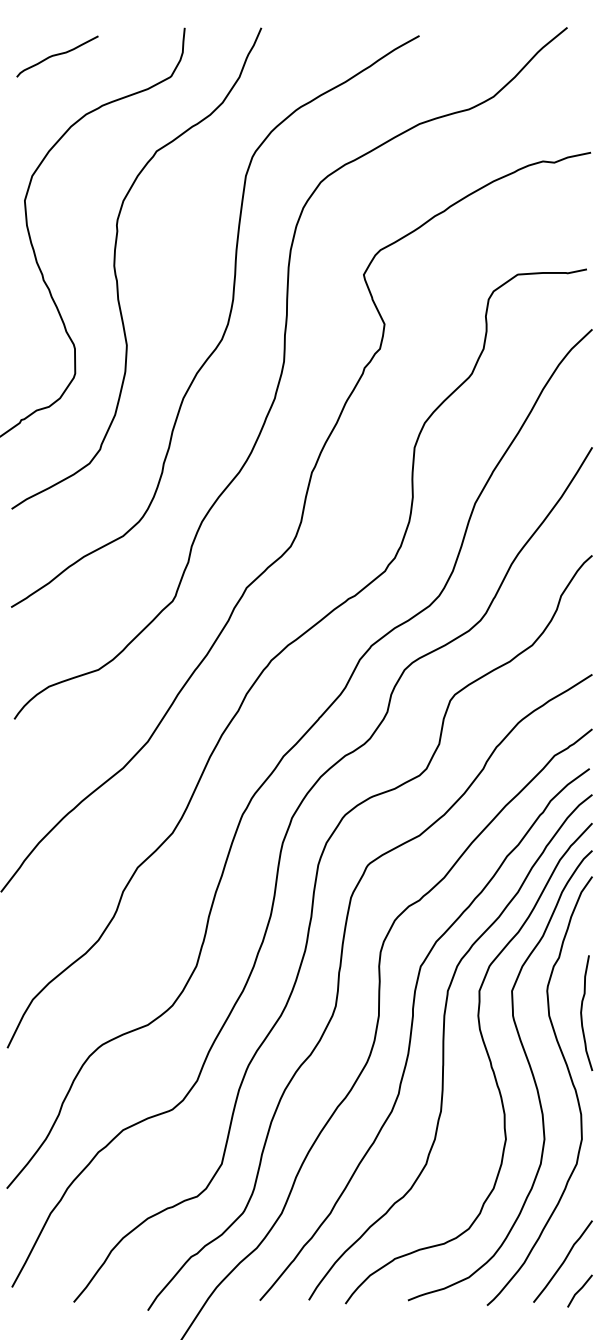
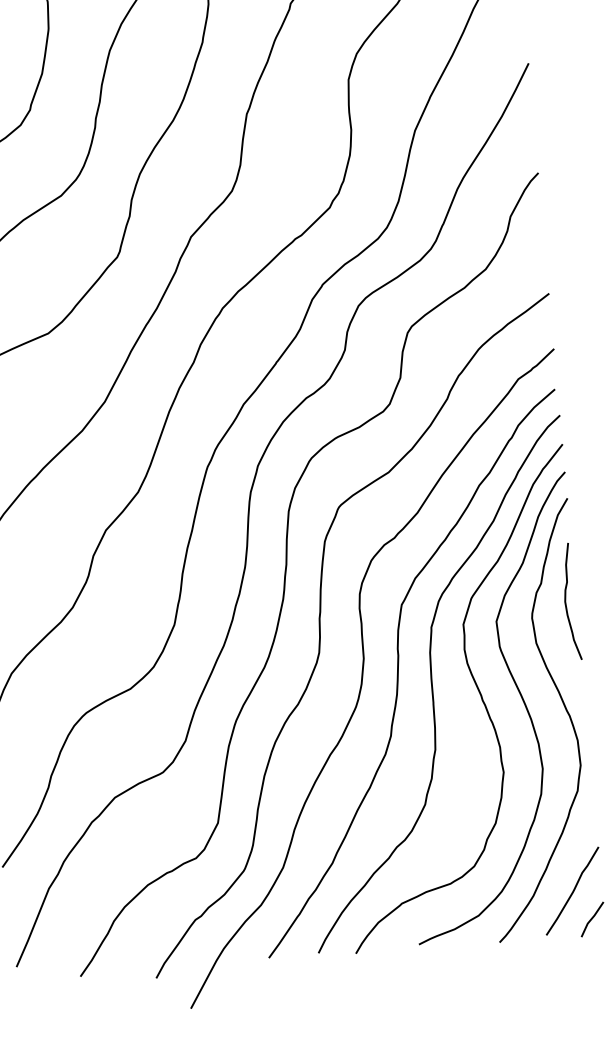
curve: (582, 1014) -> (566, 603), moved

